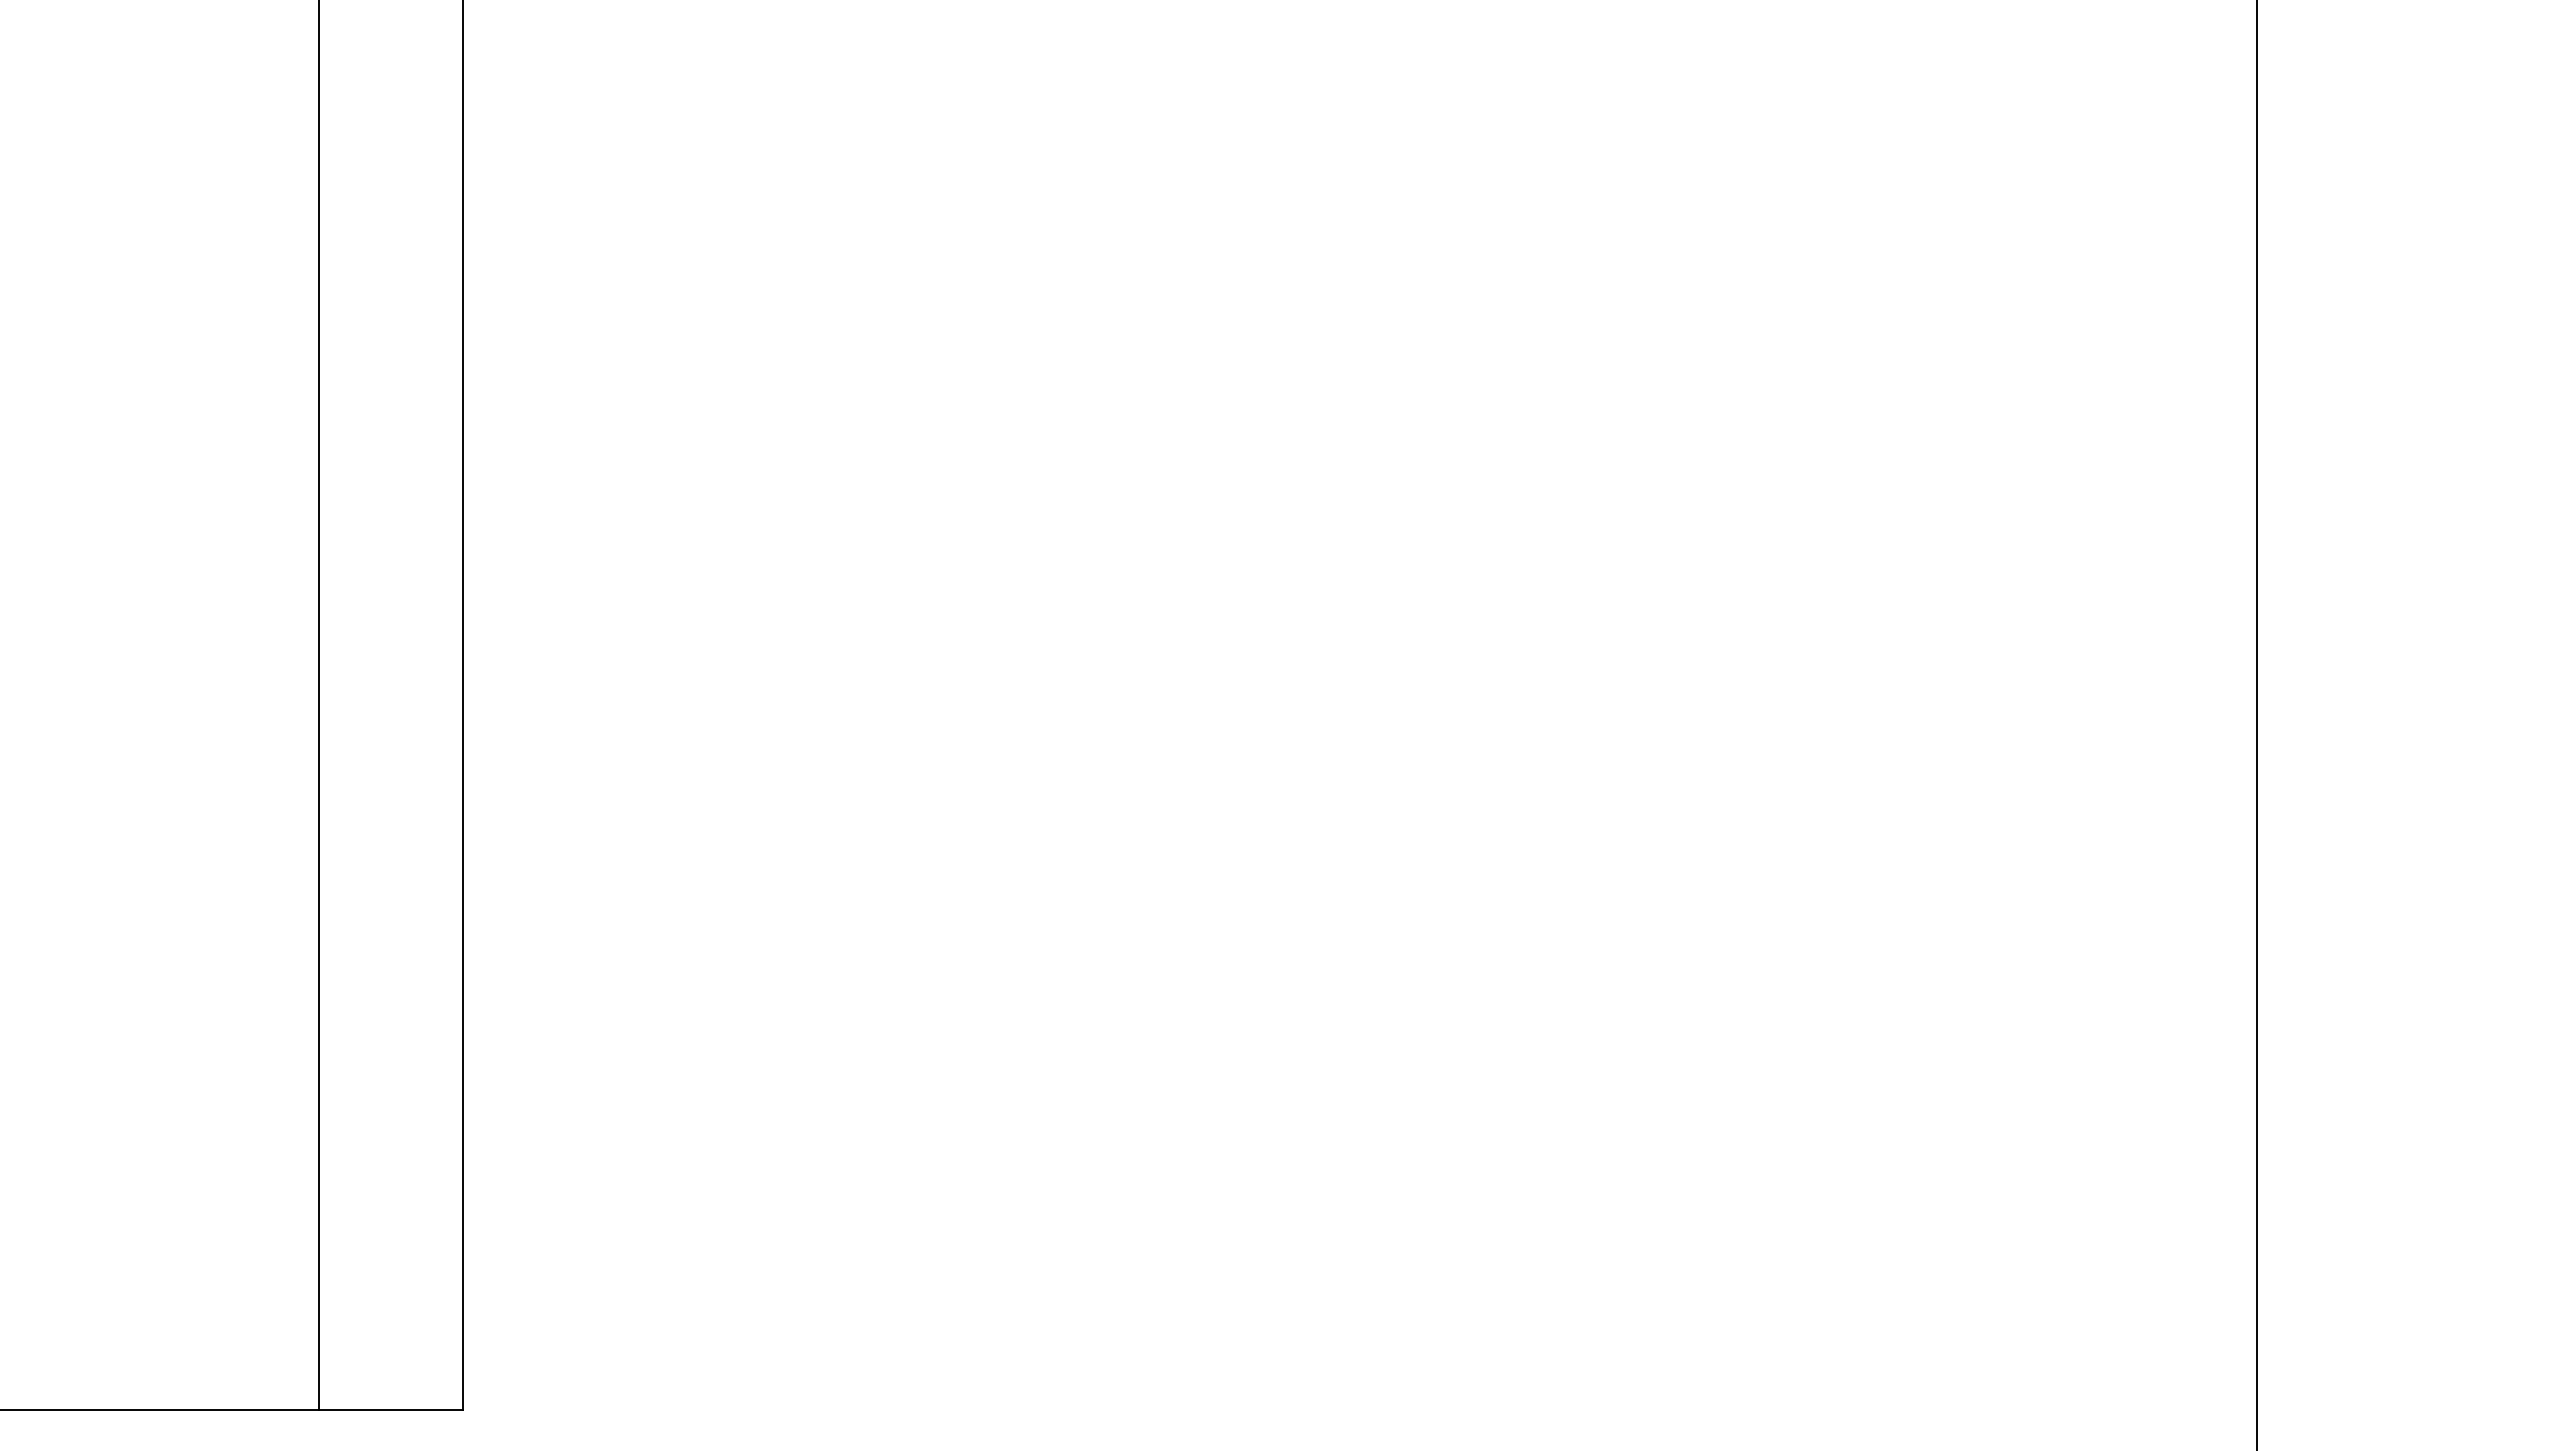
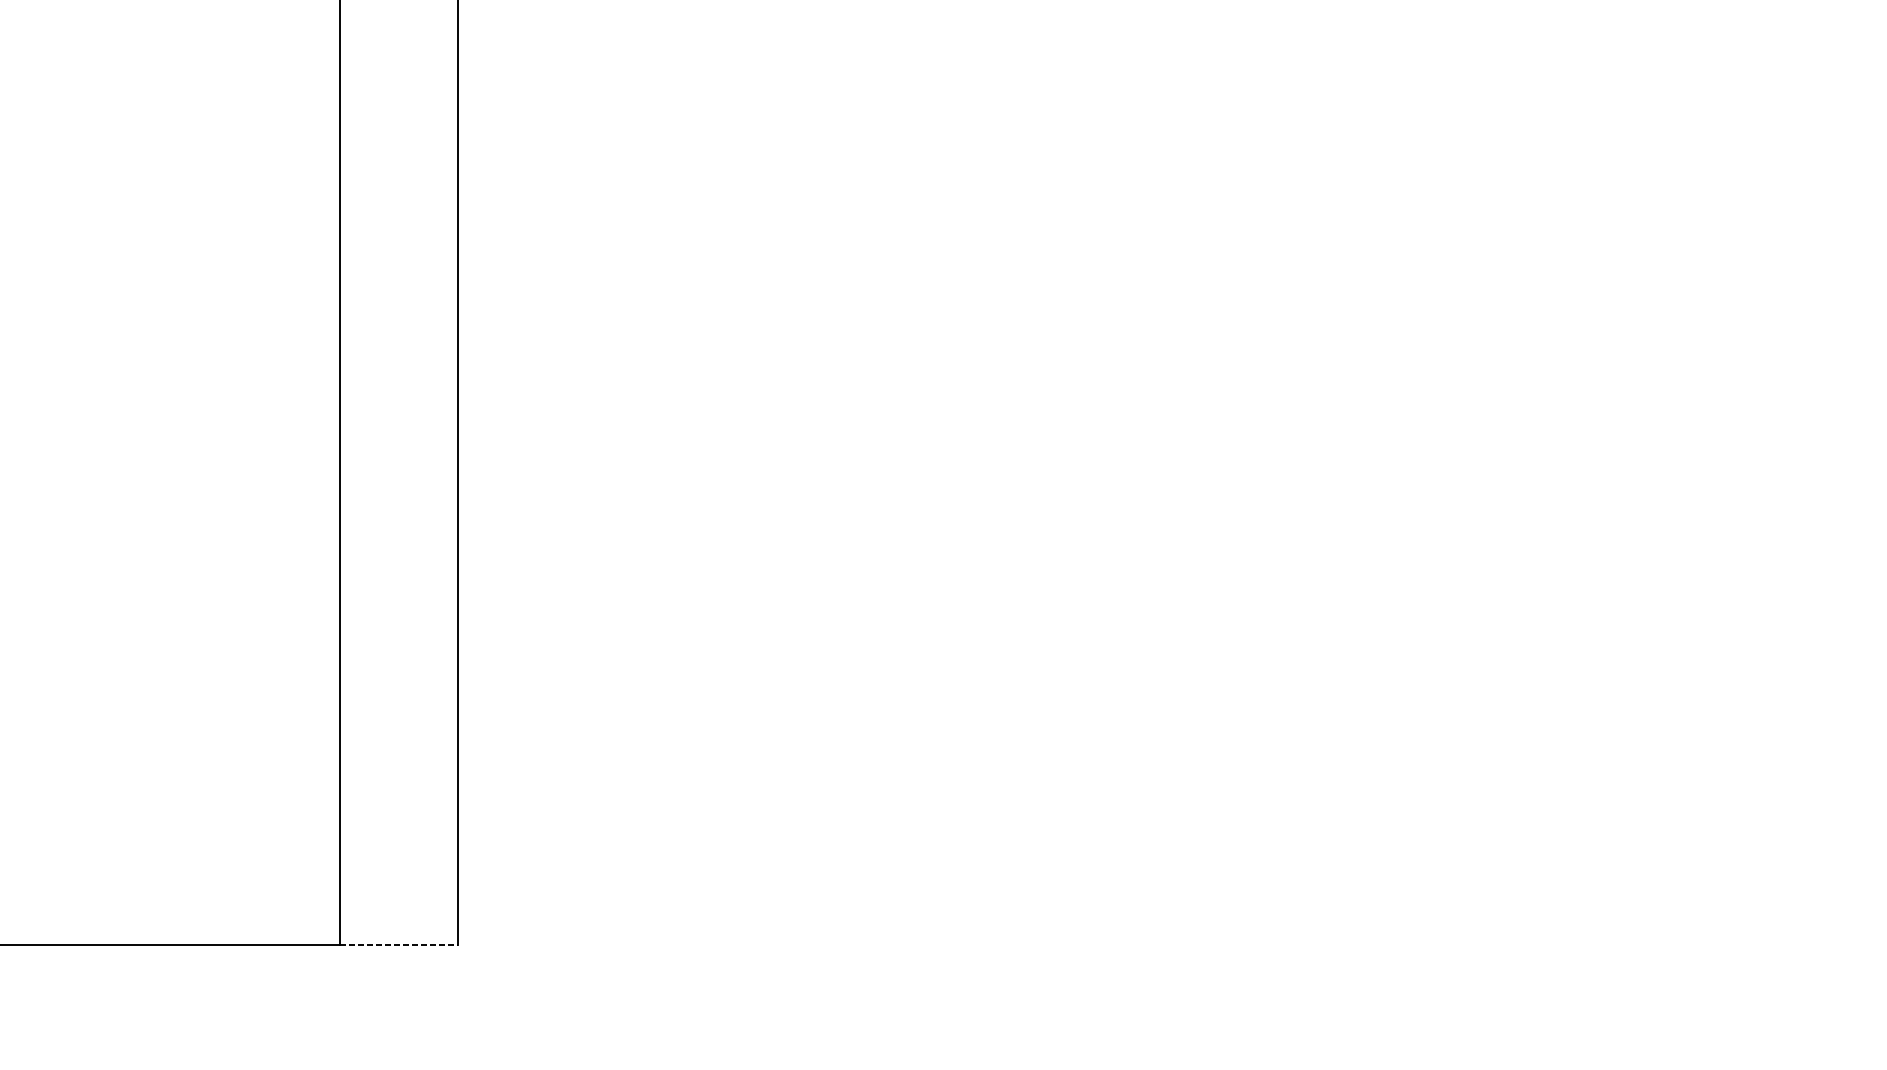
line: (391, 1409) -> (399, 945), solid -> dashed

